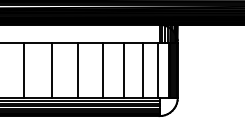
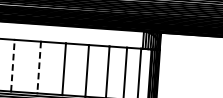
line: (23, 69) -> (12, 64), solid -> dashed
line: (51, 70) -> (39, 67), solid -> dashed

